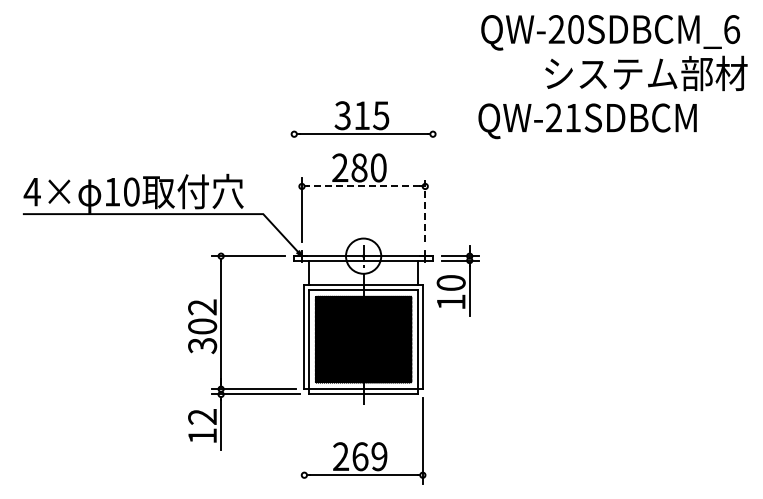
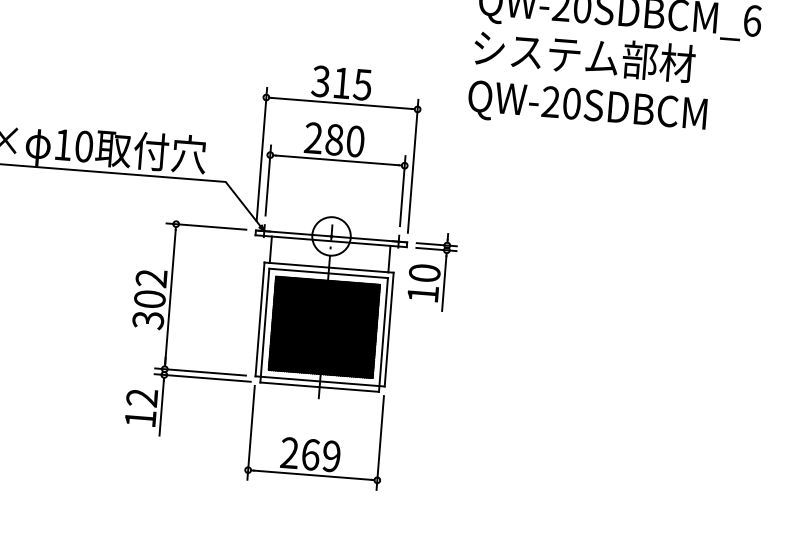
text: (646, 73) -> (584, 55), moved
text: (573, 117) -> (572, 103), QW-21SDBCM -> QW-20SDBCM
line: (294, 186) -> (262, 154), added
line: (363, 186) -> (337, 160), dashed -> solid
line: (432, 186) -> (412, 166), added
line: (425, 209) -> (403, 190), dashed -> solid
line: (304, 440) -> (251, 432), added

